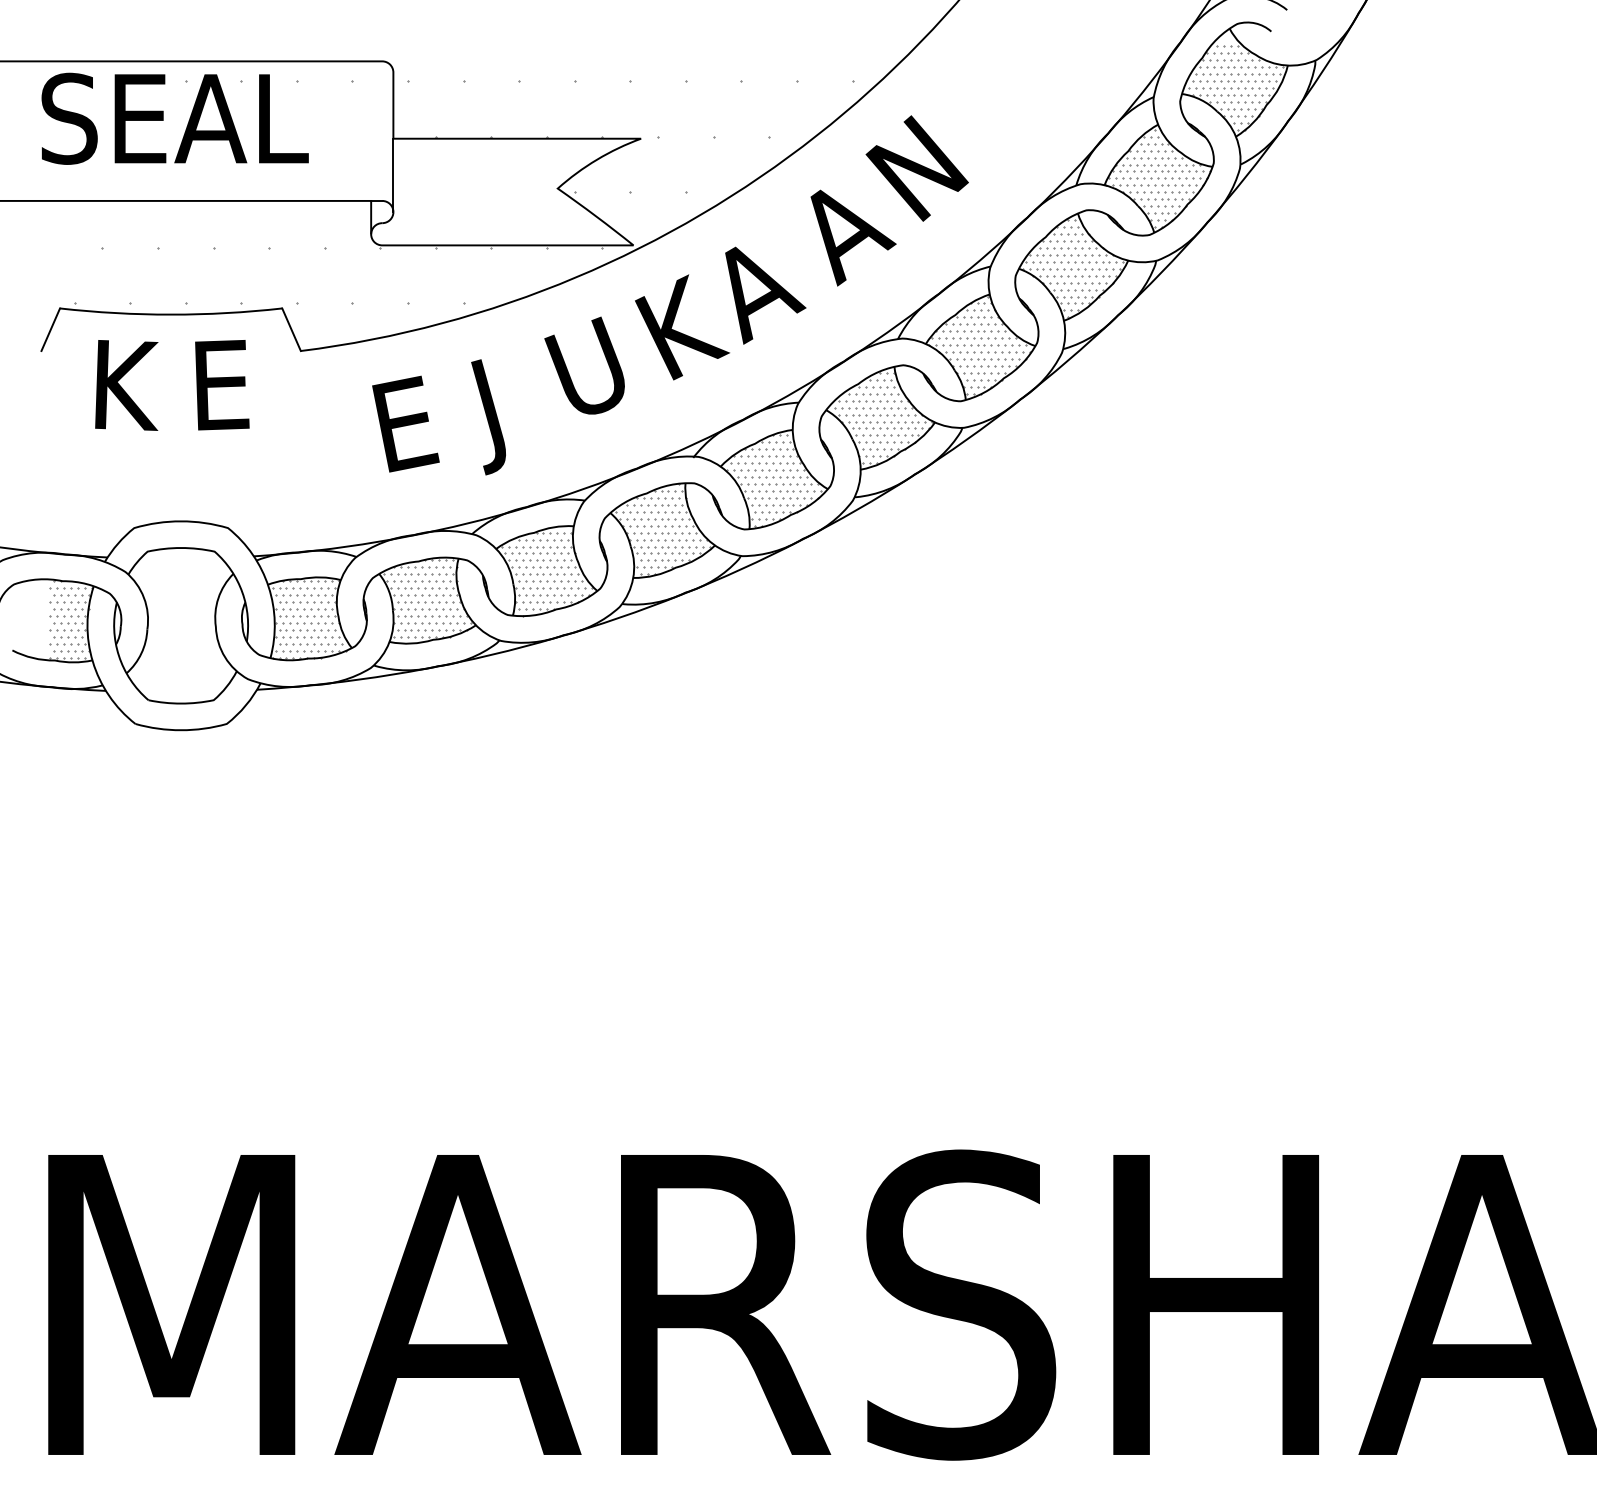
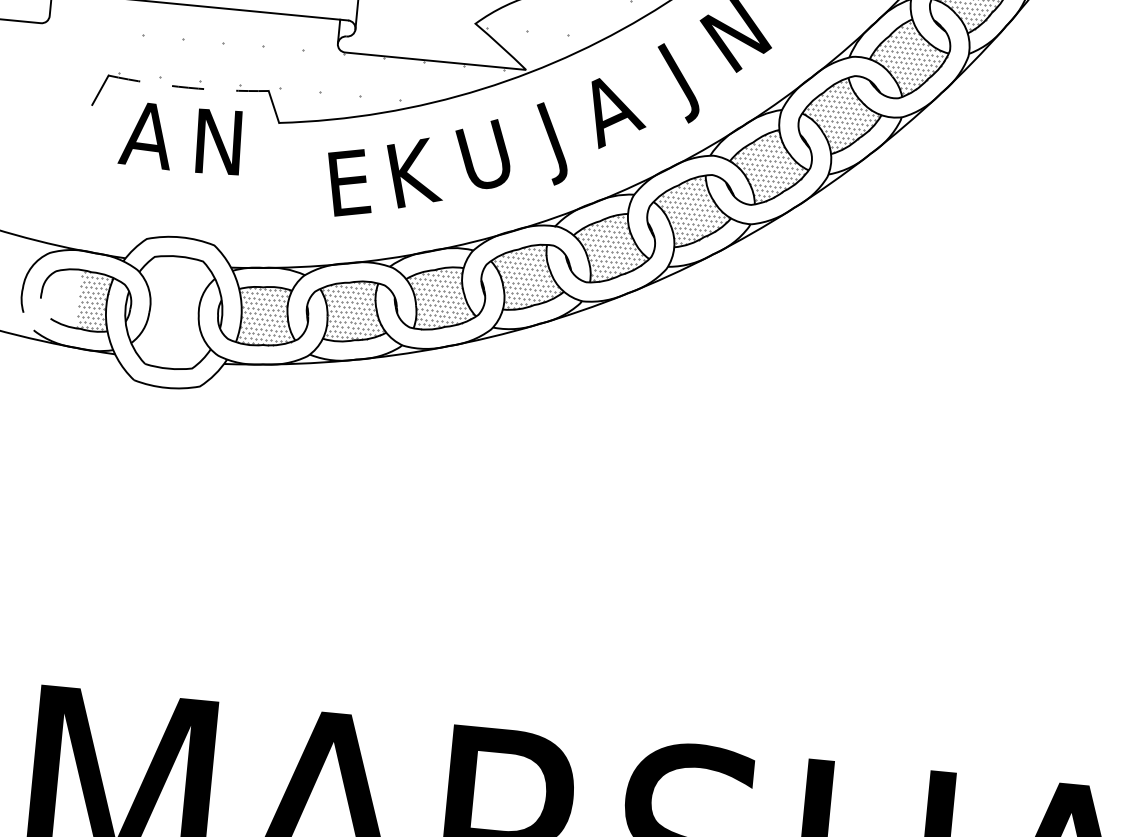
text: (853, 243) -> (684, 83), A -> J
arc: (171, 314) -> (188, 87), solid -> dashed
text: (682, 337) -> (555, 139), K -> J
text: (220, 384) -> (218, 141), E -> N
text: (120, 385) -> (146, 135), K -> A
text: (494, 413) -> (414, 181), J -> K

